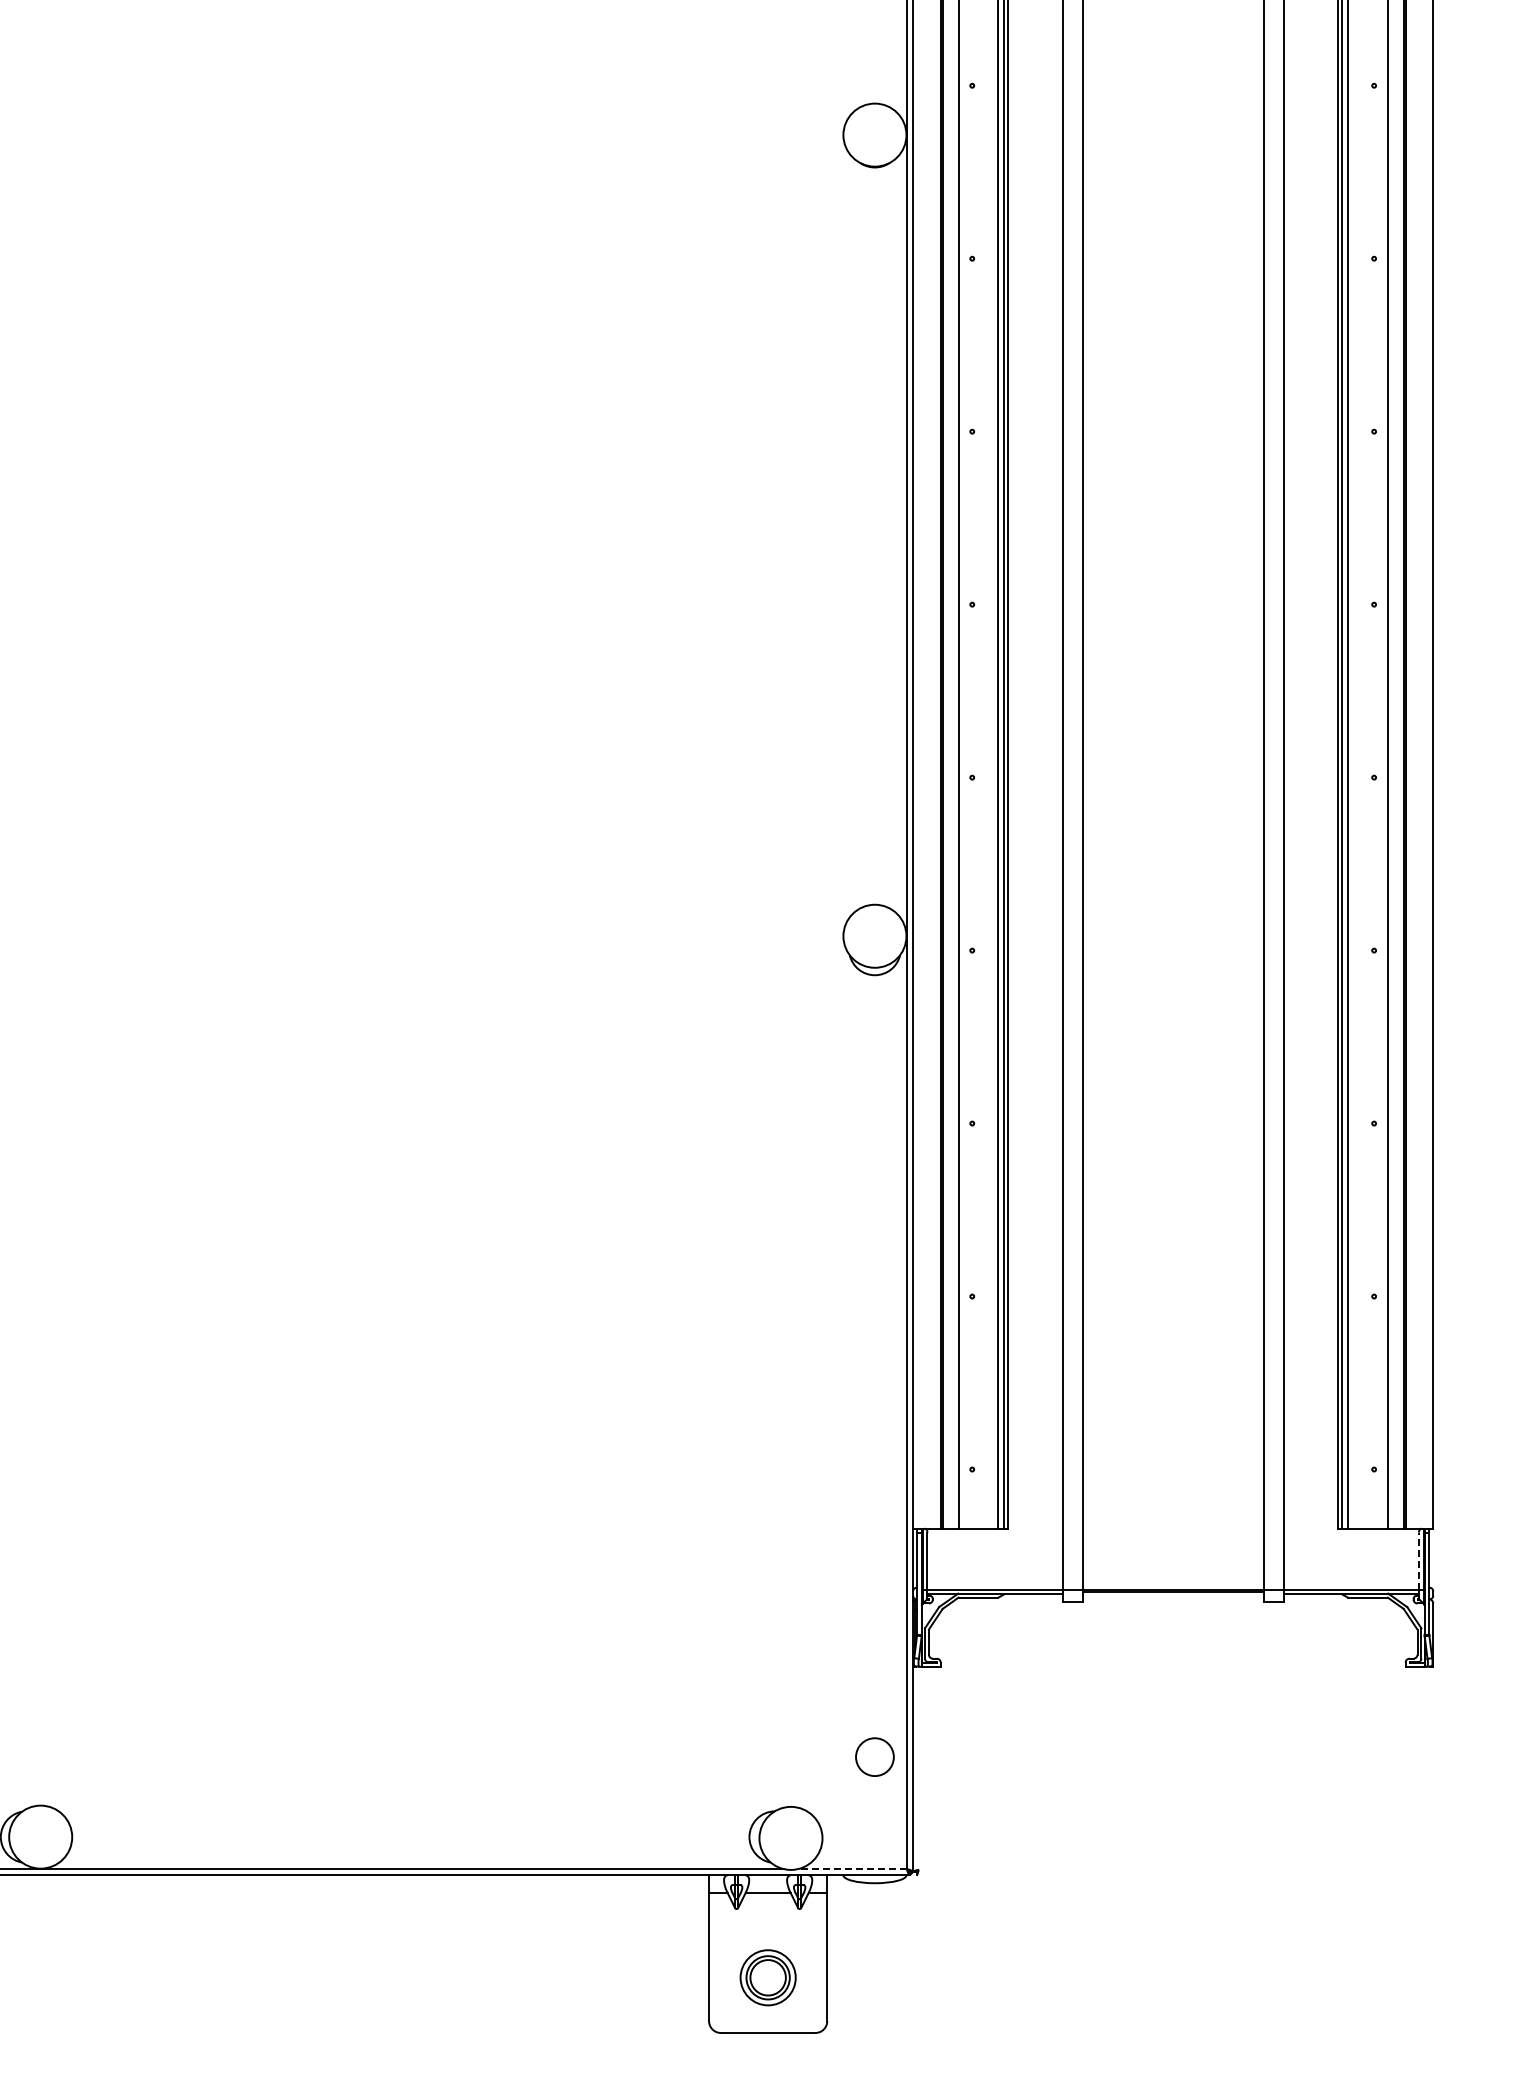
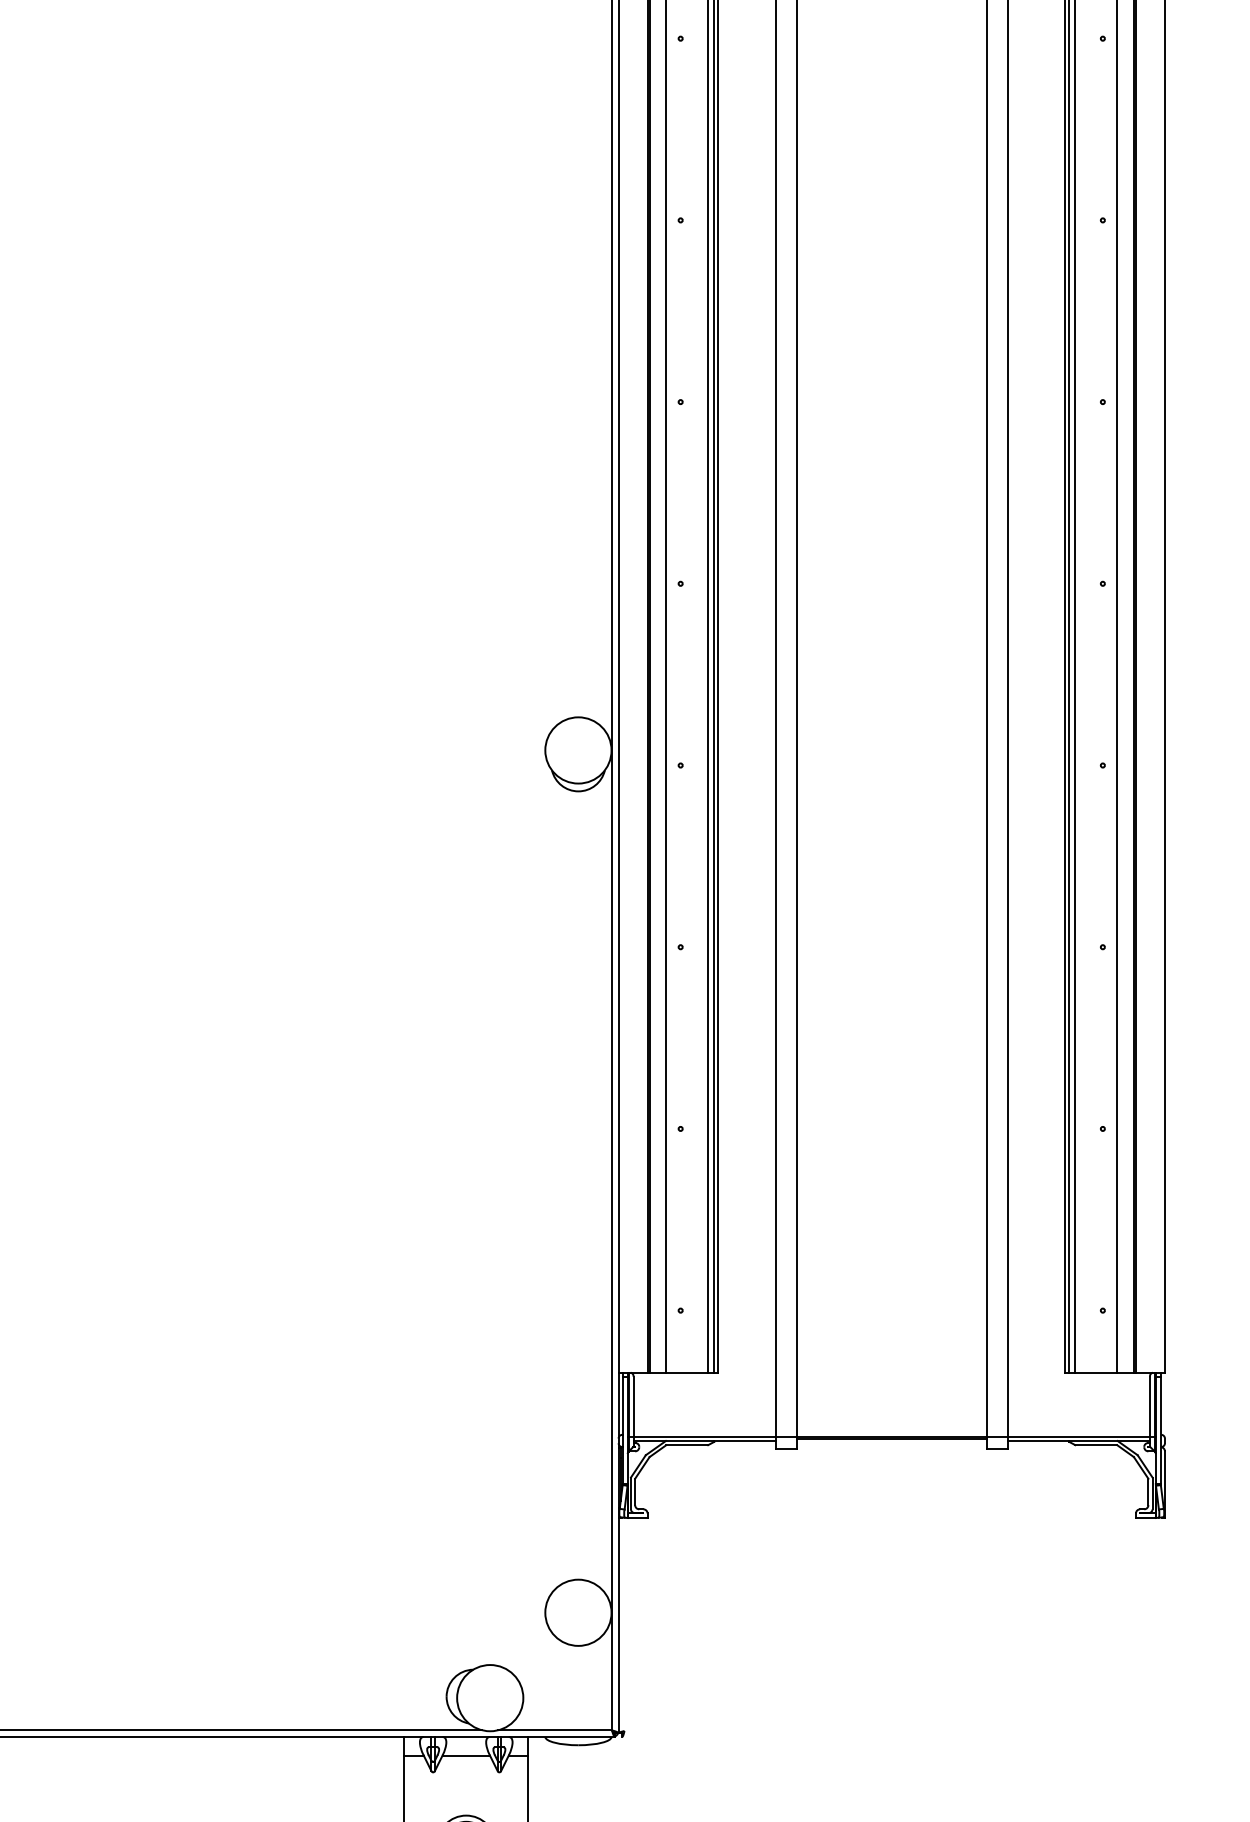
line: (1418, 1561) -> (1149, 1407), dashed -> solid
circle: (874, 1756) -> (577, 1612), size x1.67
line: (852, 1869) -> (554, 1730), dashed -> solid

